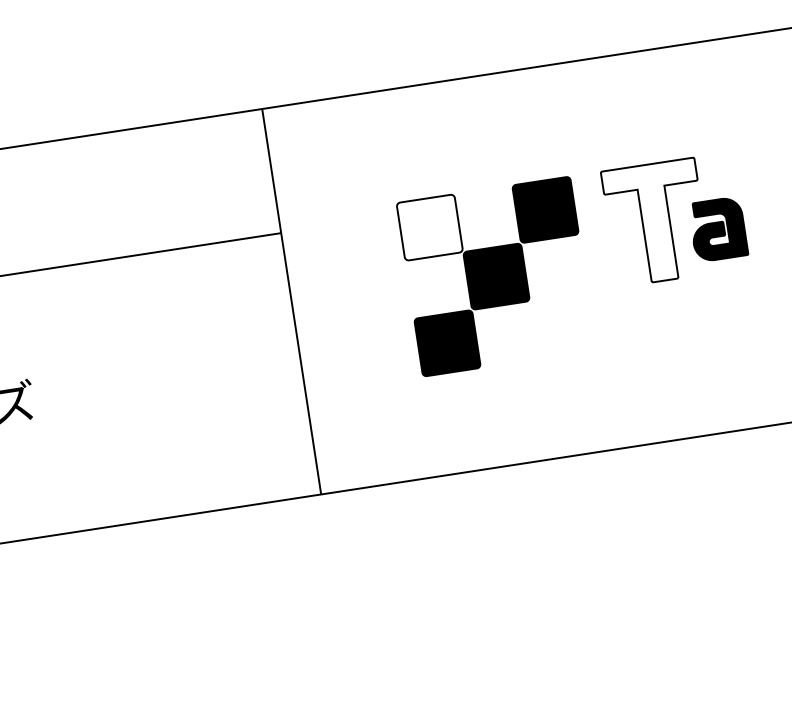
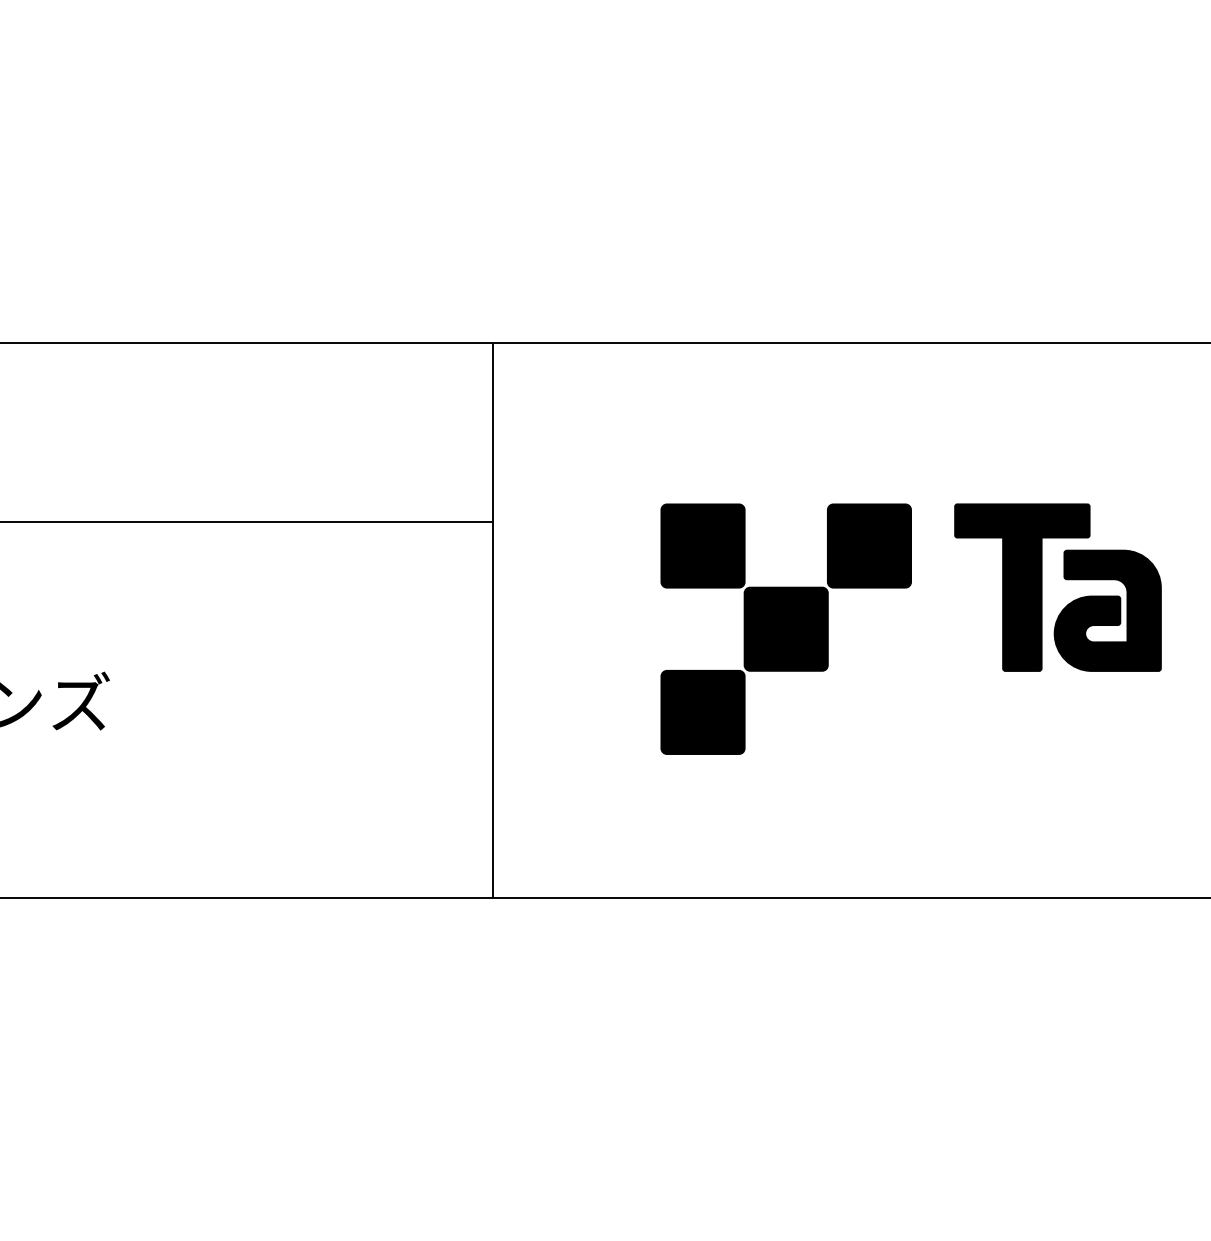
fill: (656, 222) -> (1022, 587), added
fill: (429, 227) -> (702, 545), added
part: (717, 229) -> (1107, 610), size x1.43

